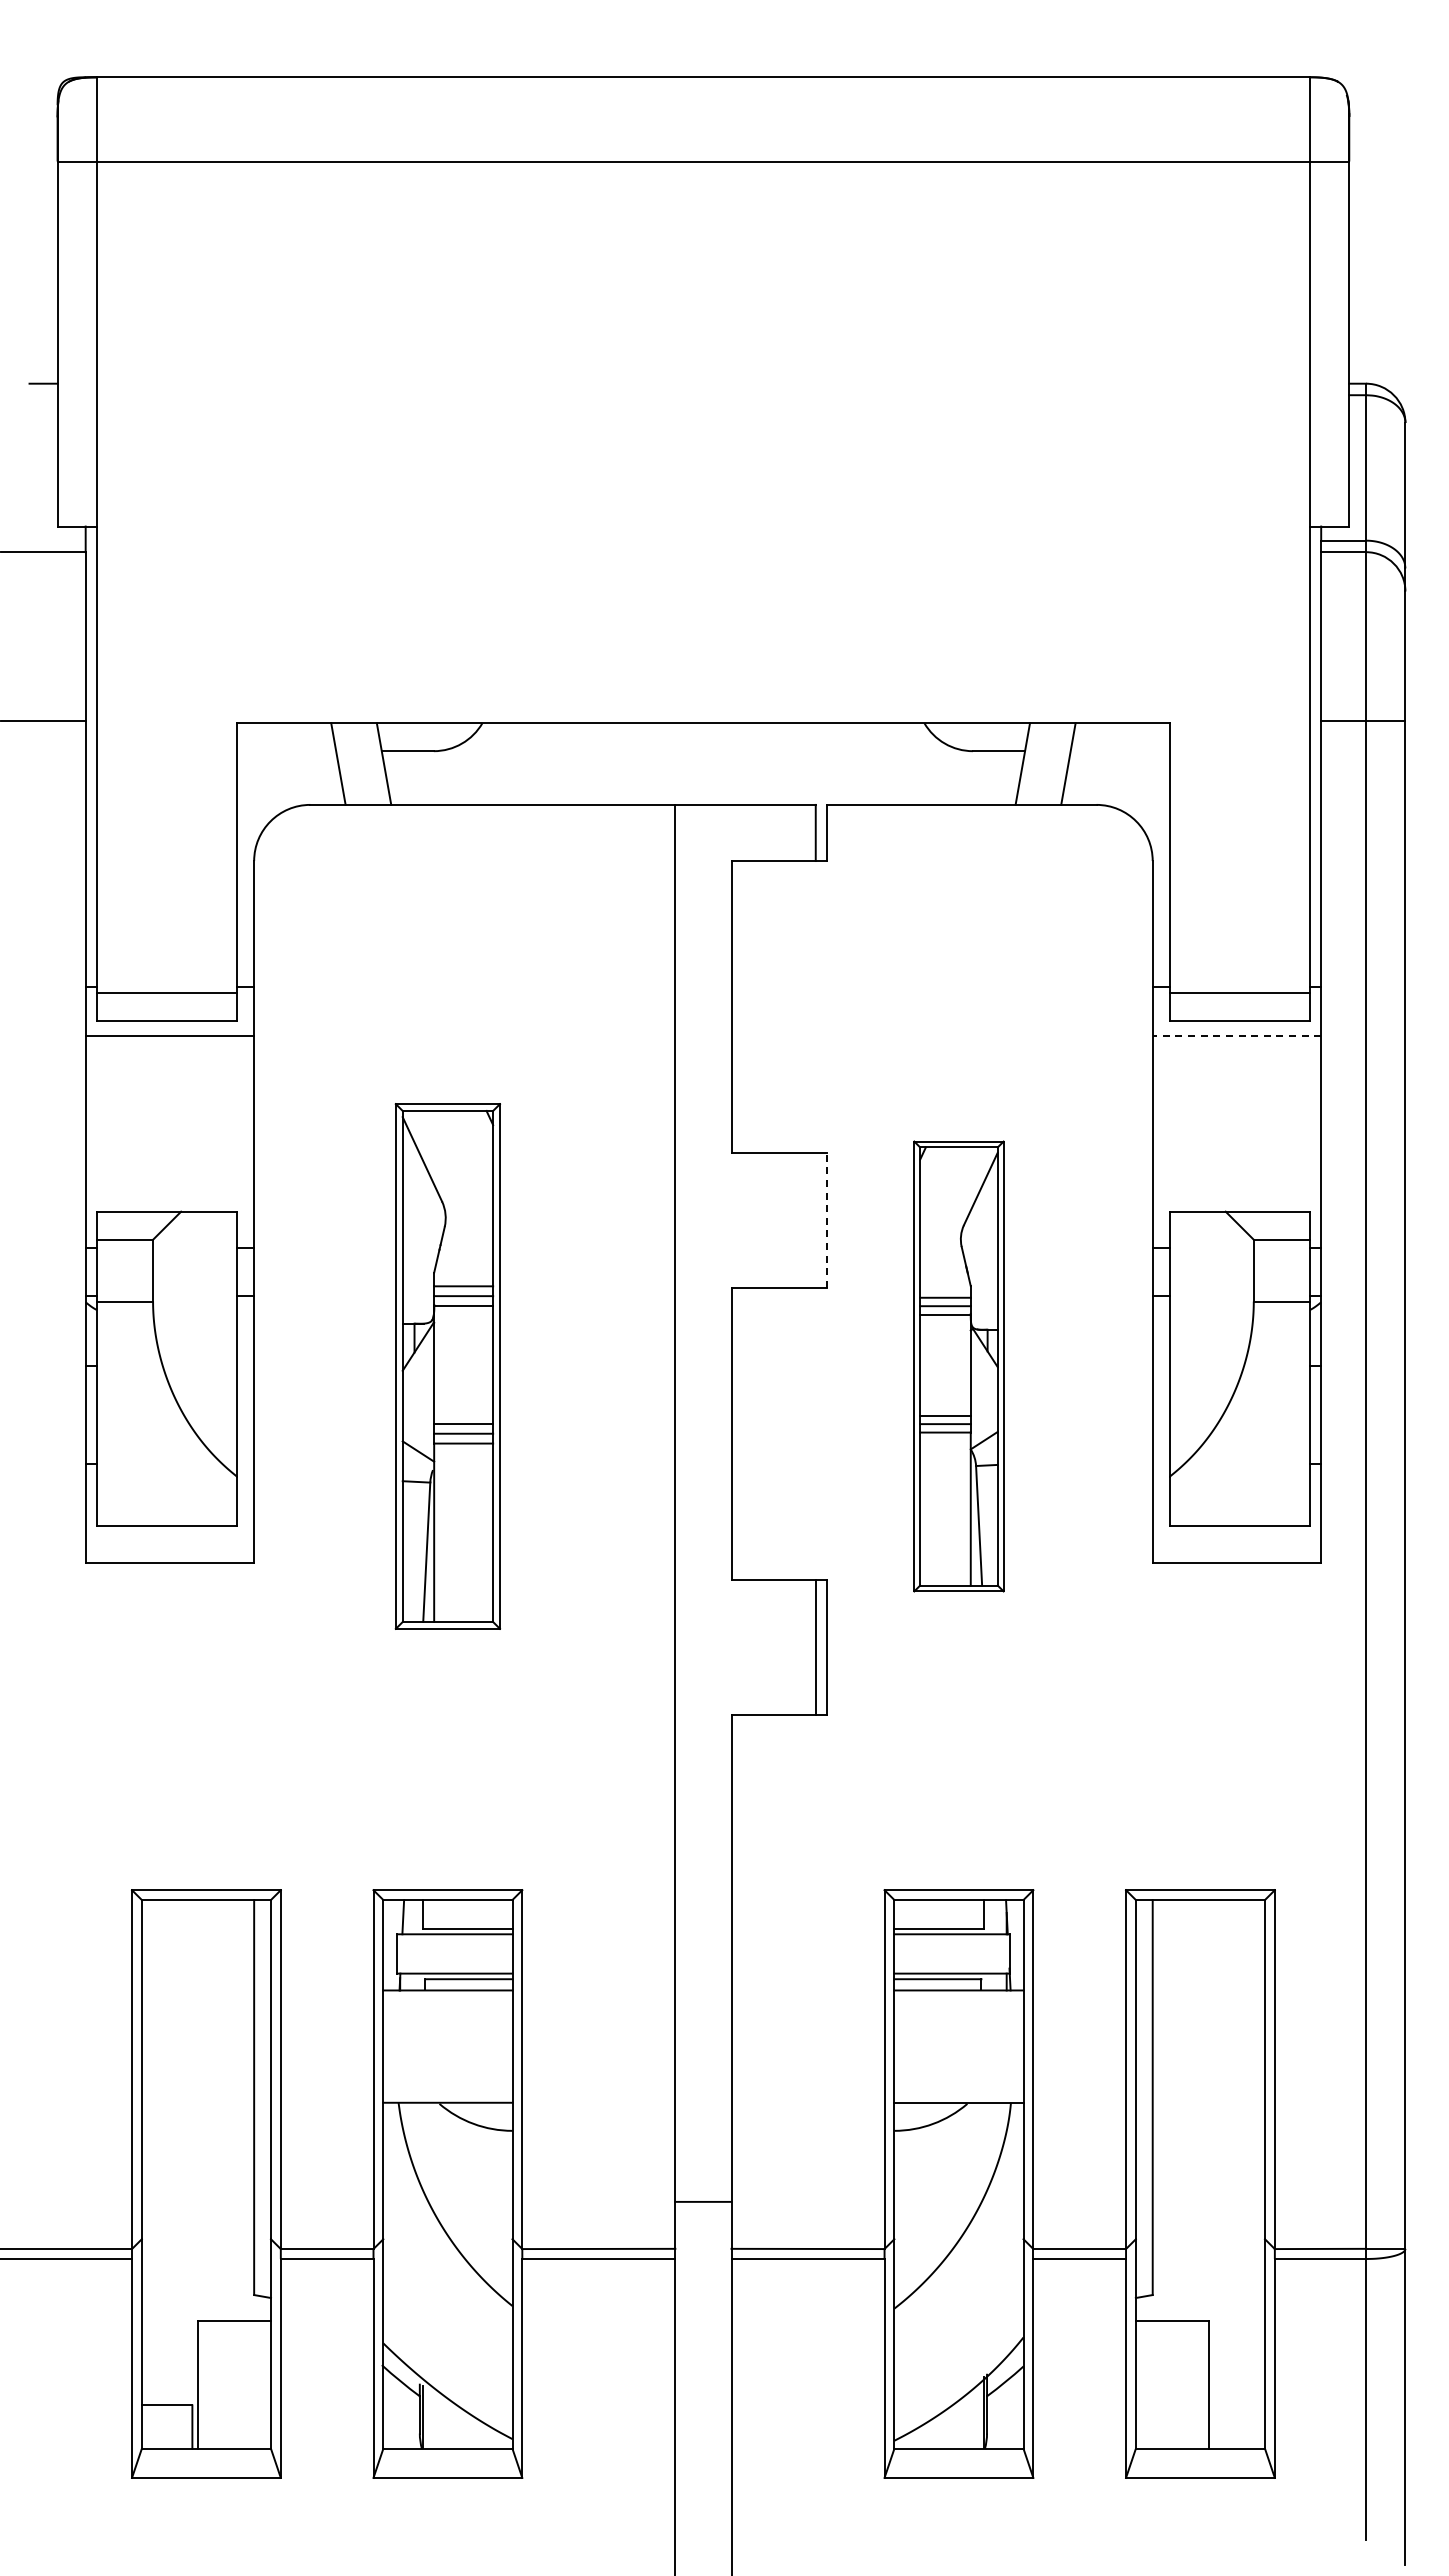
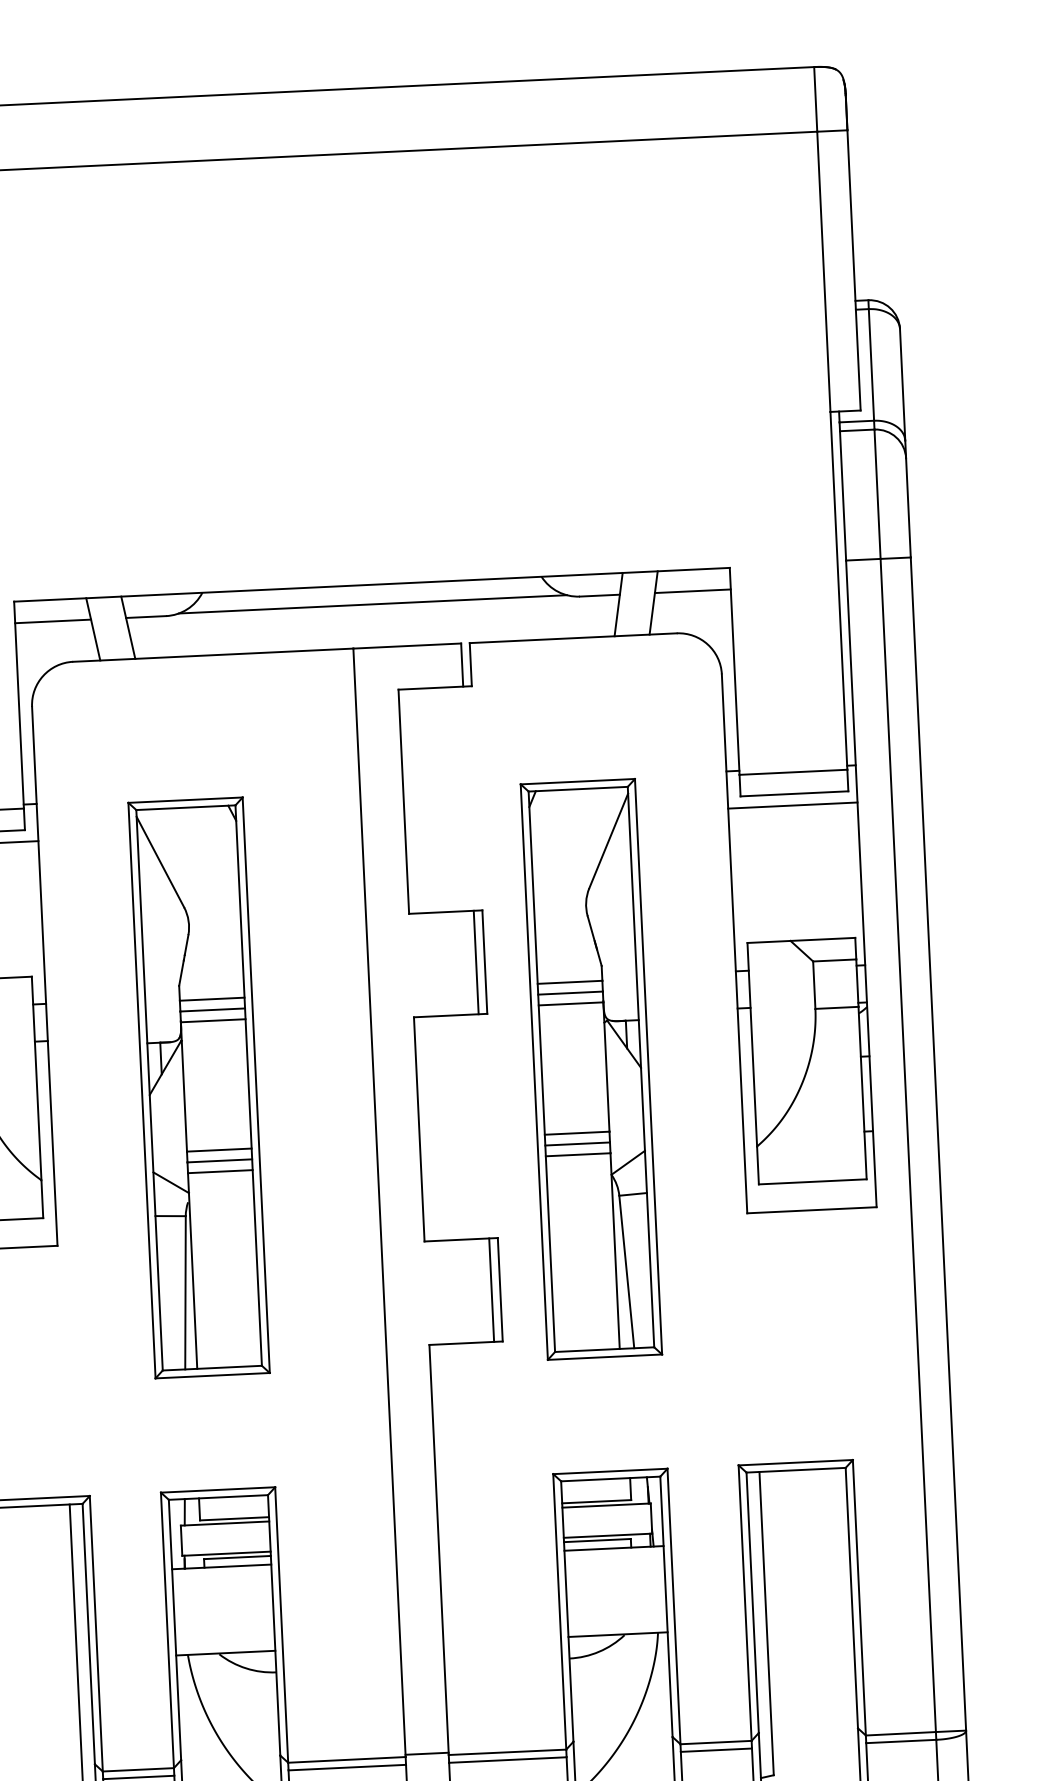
line: (703, 748) -> (372, 604), added
line: (286, 751) -> (52, 621), added
line: (1119, 751) -> (692, 591), added
line: (1236, 1035) -> (792, 805), dashed -> solid
line: (826, 1219) -> (484, 961), dashed -> solid
line: (815, 1220) -> (476, 962), added
part: (447, 1366) -> (198, 1087), size x1.43
part: (958, 1366) -> (591, 1069), size x1.67
line: (703, 2201) -> (427, 1753), moved

